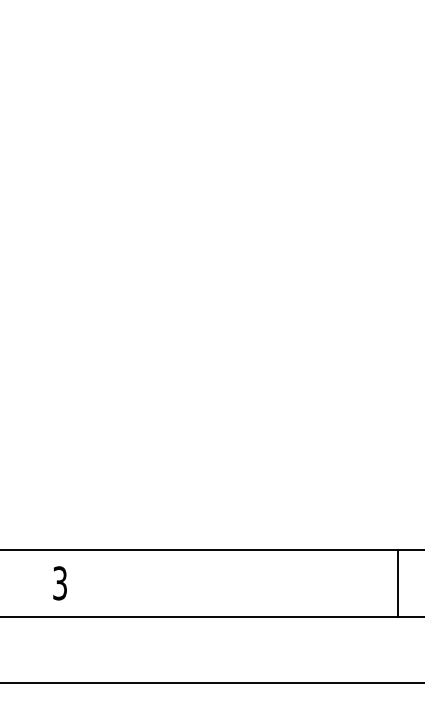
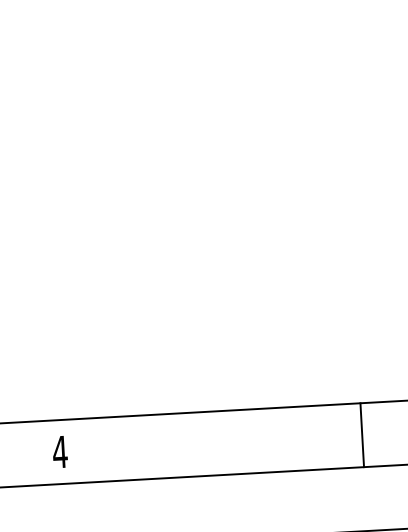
text: (59, 583) -> (59, 452), 3 -> 4
line: (398, 583) -> (362, 435), moved

